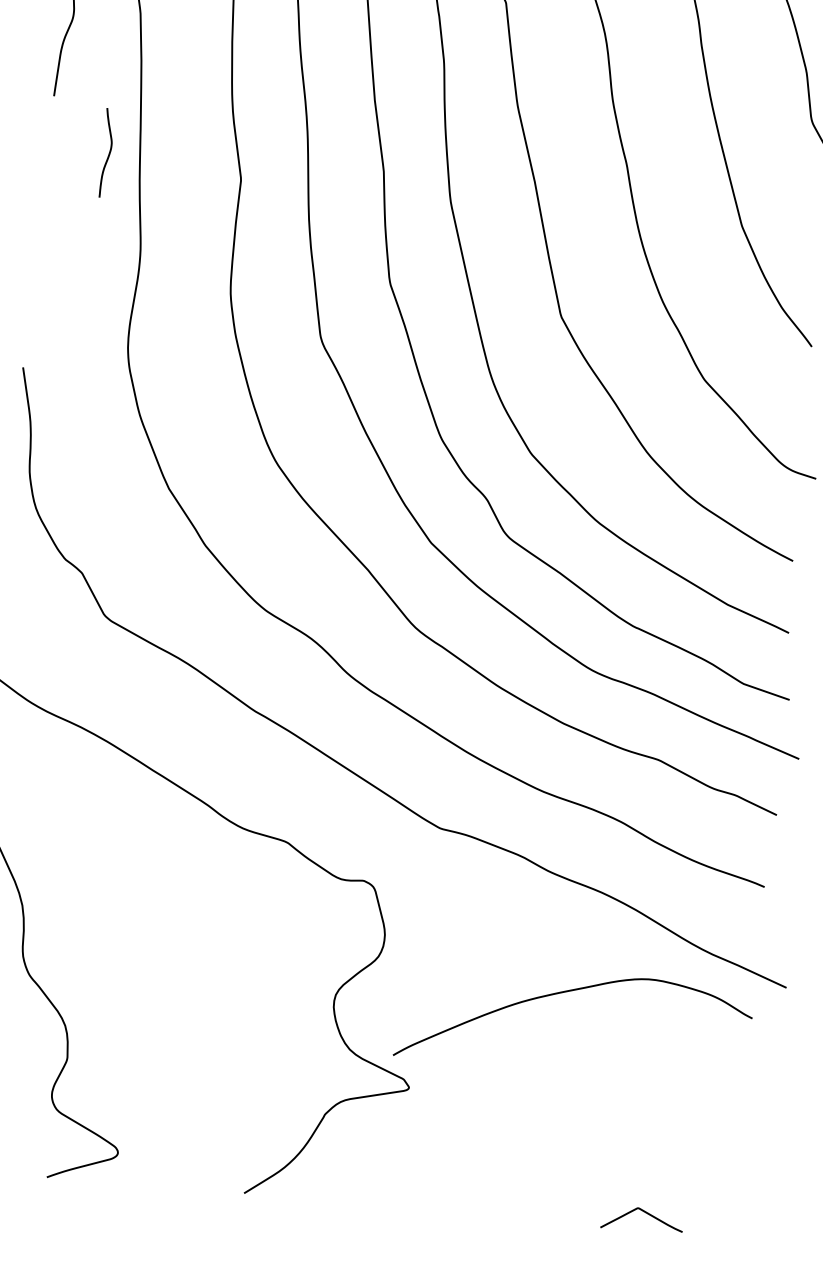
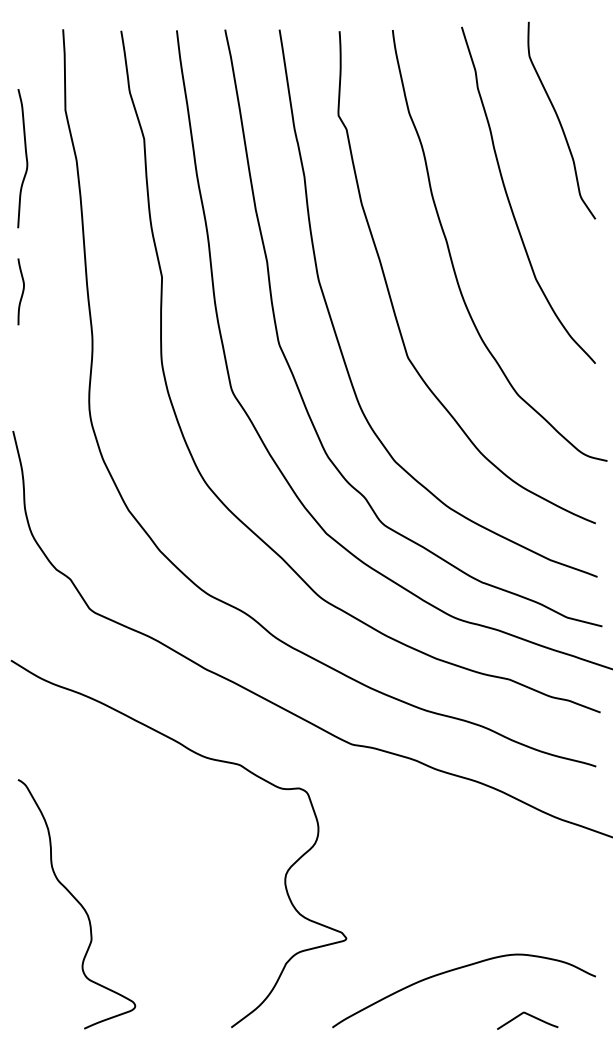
curve: (108, 152) -> (22, 291), moved
curve: (564, 993) -> (455, 970), moved

